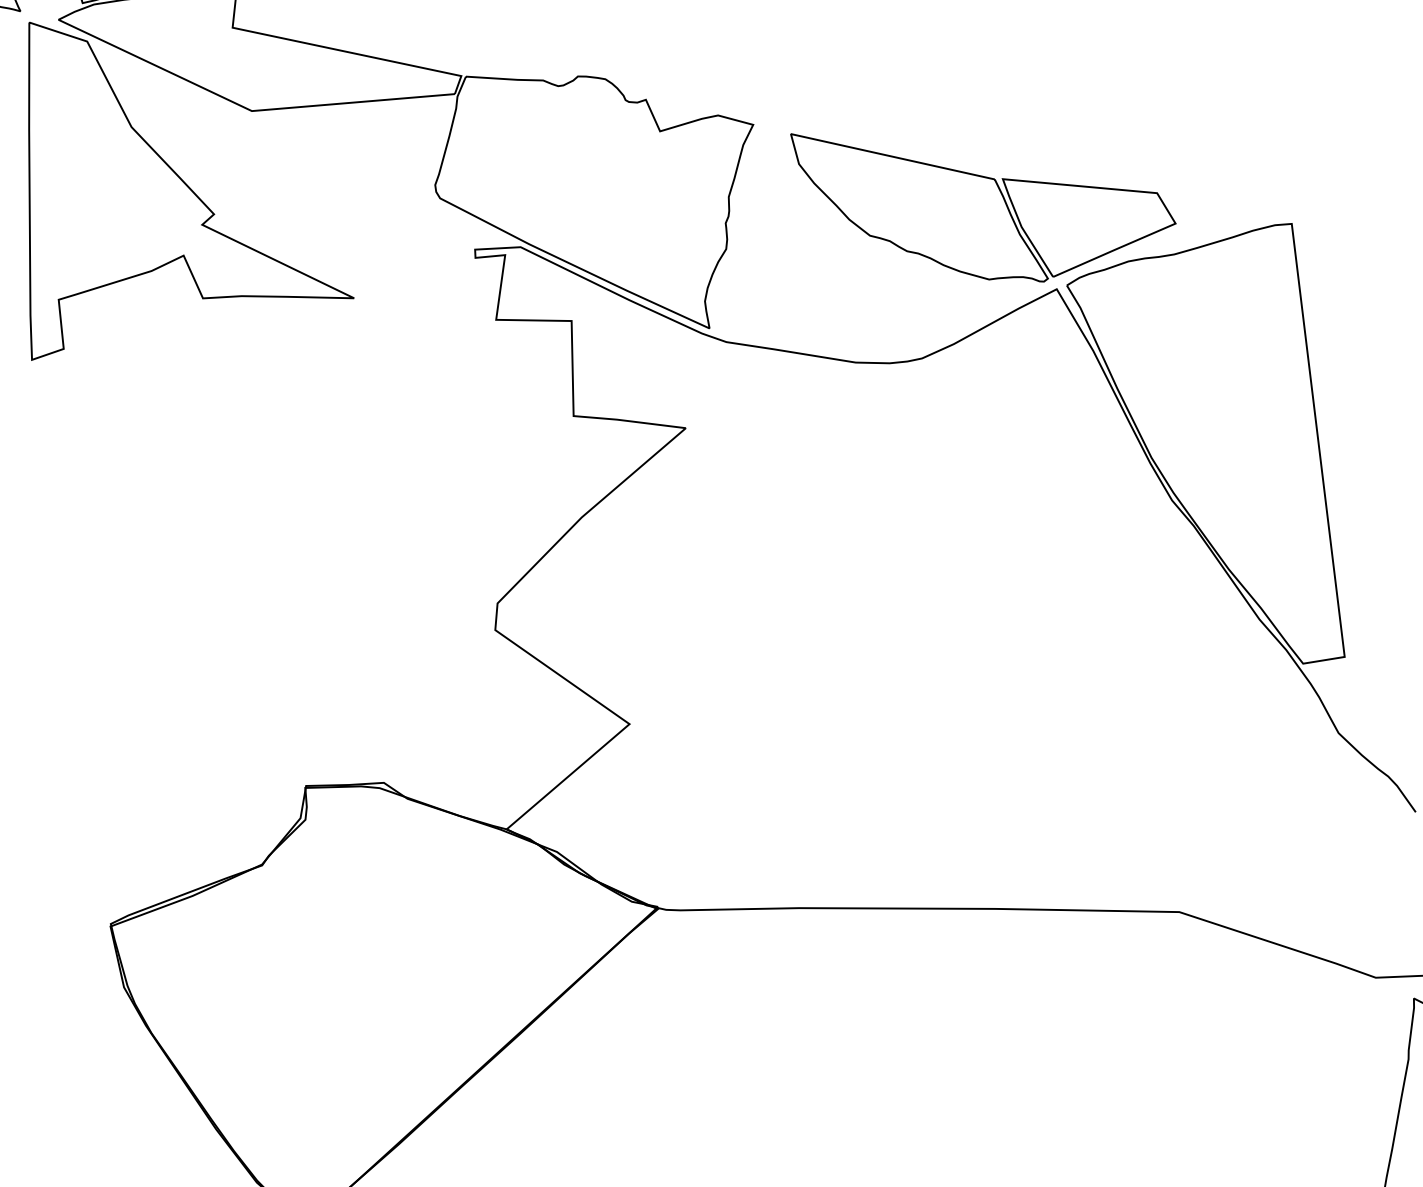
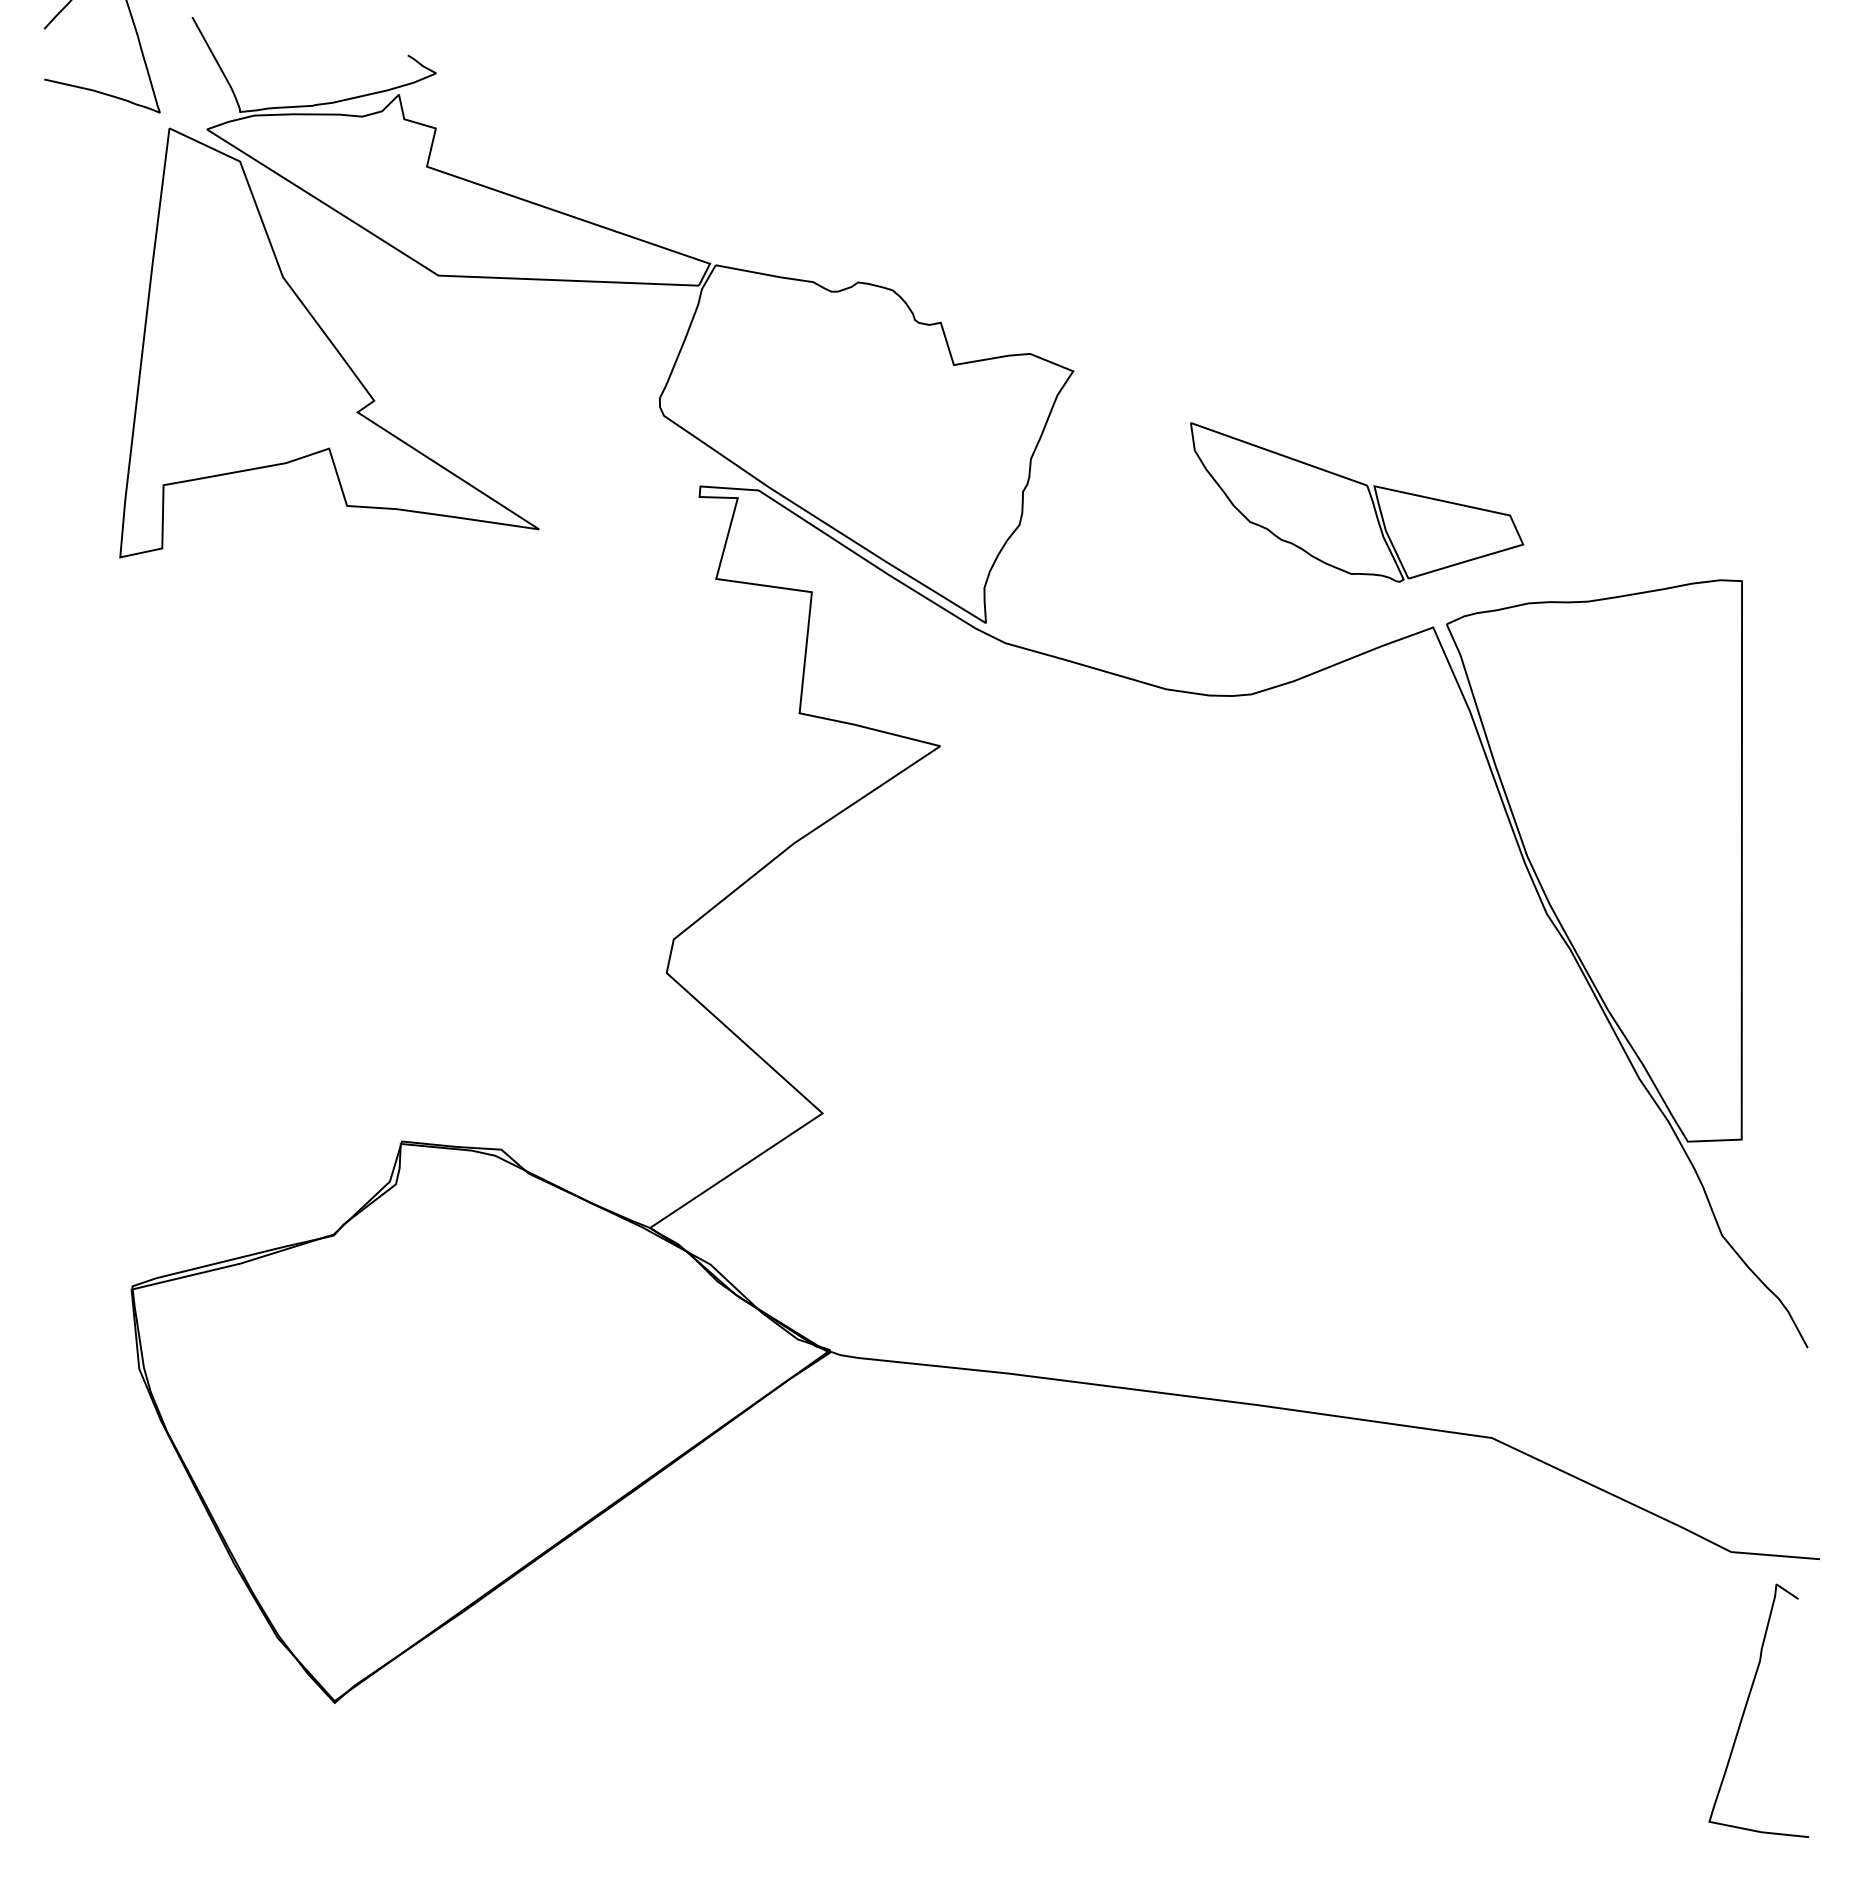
part: (985, 199) -> (1356, 502), size x0.7

